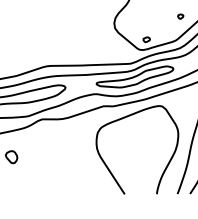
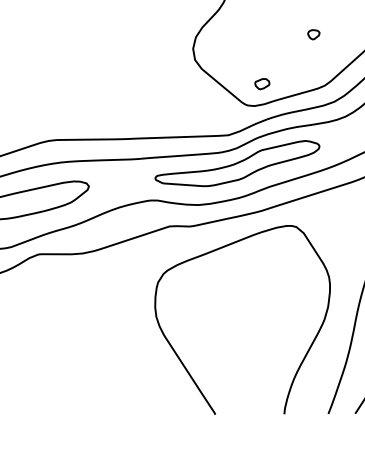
part: (180, 16) -> (313, 34), moved

